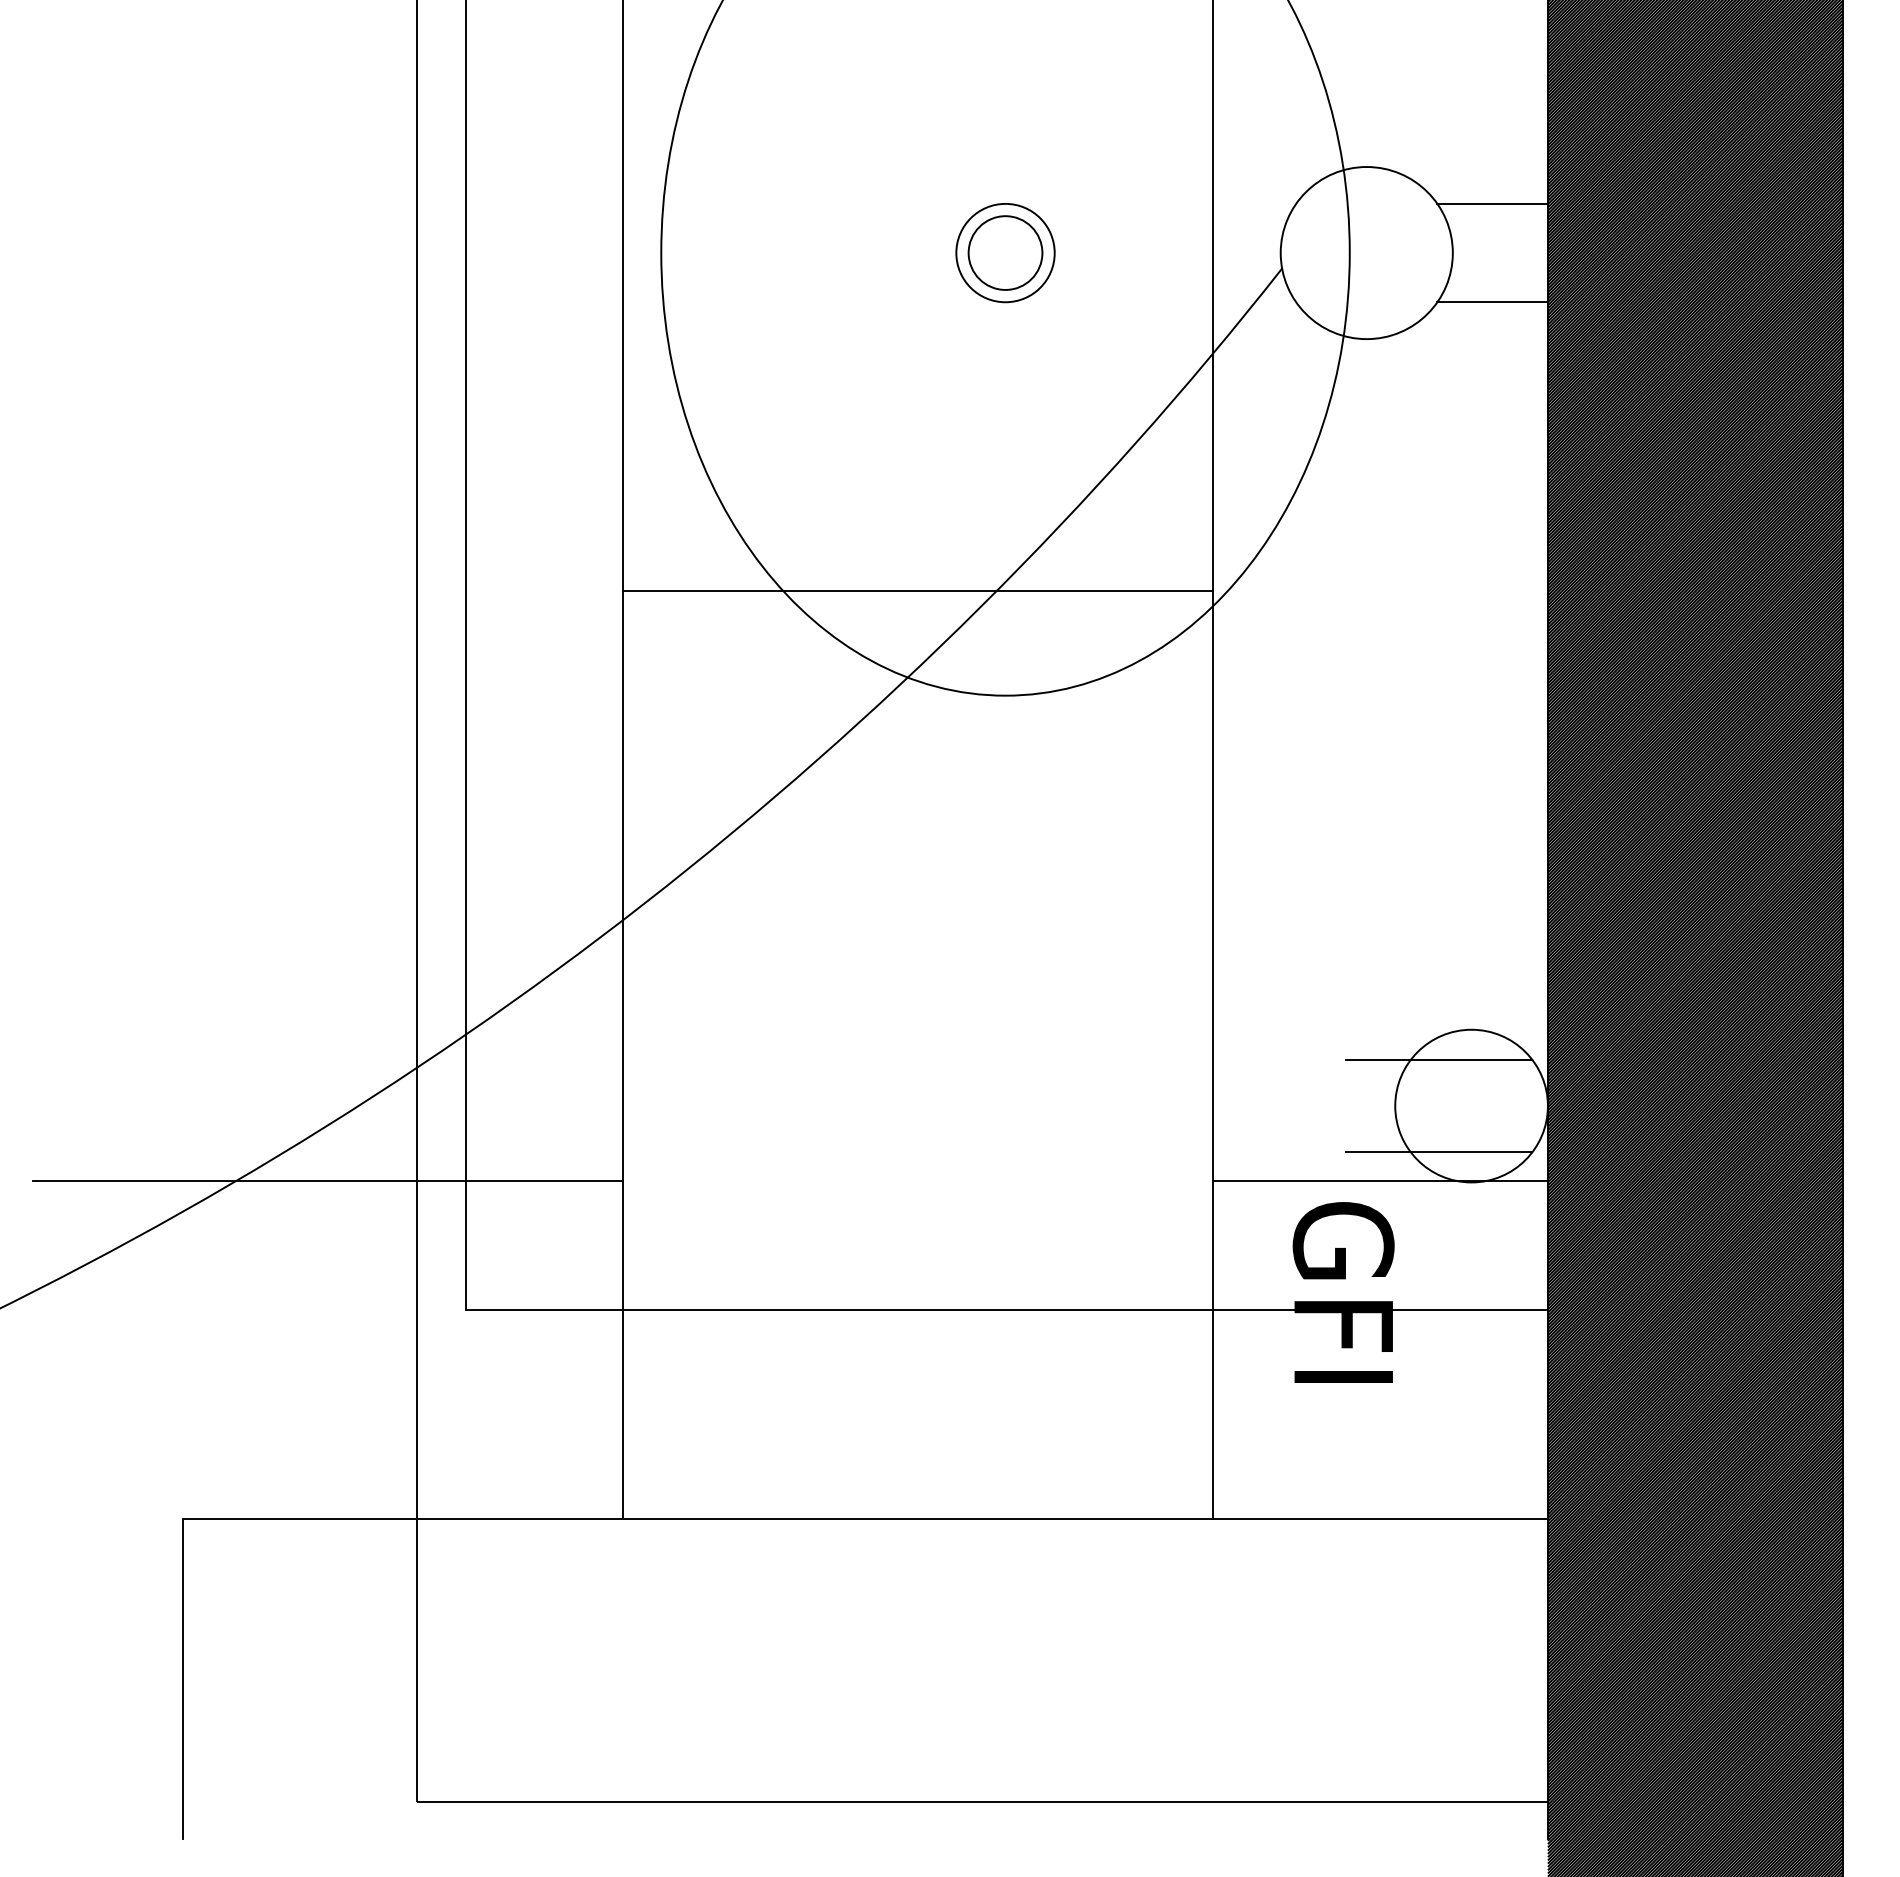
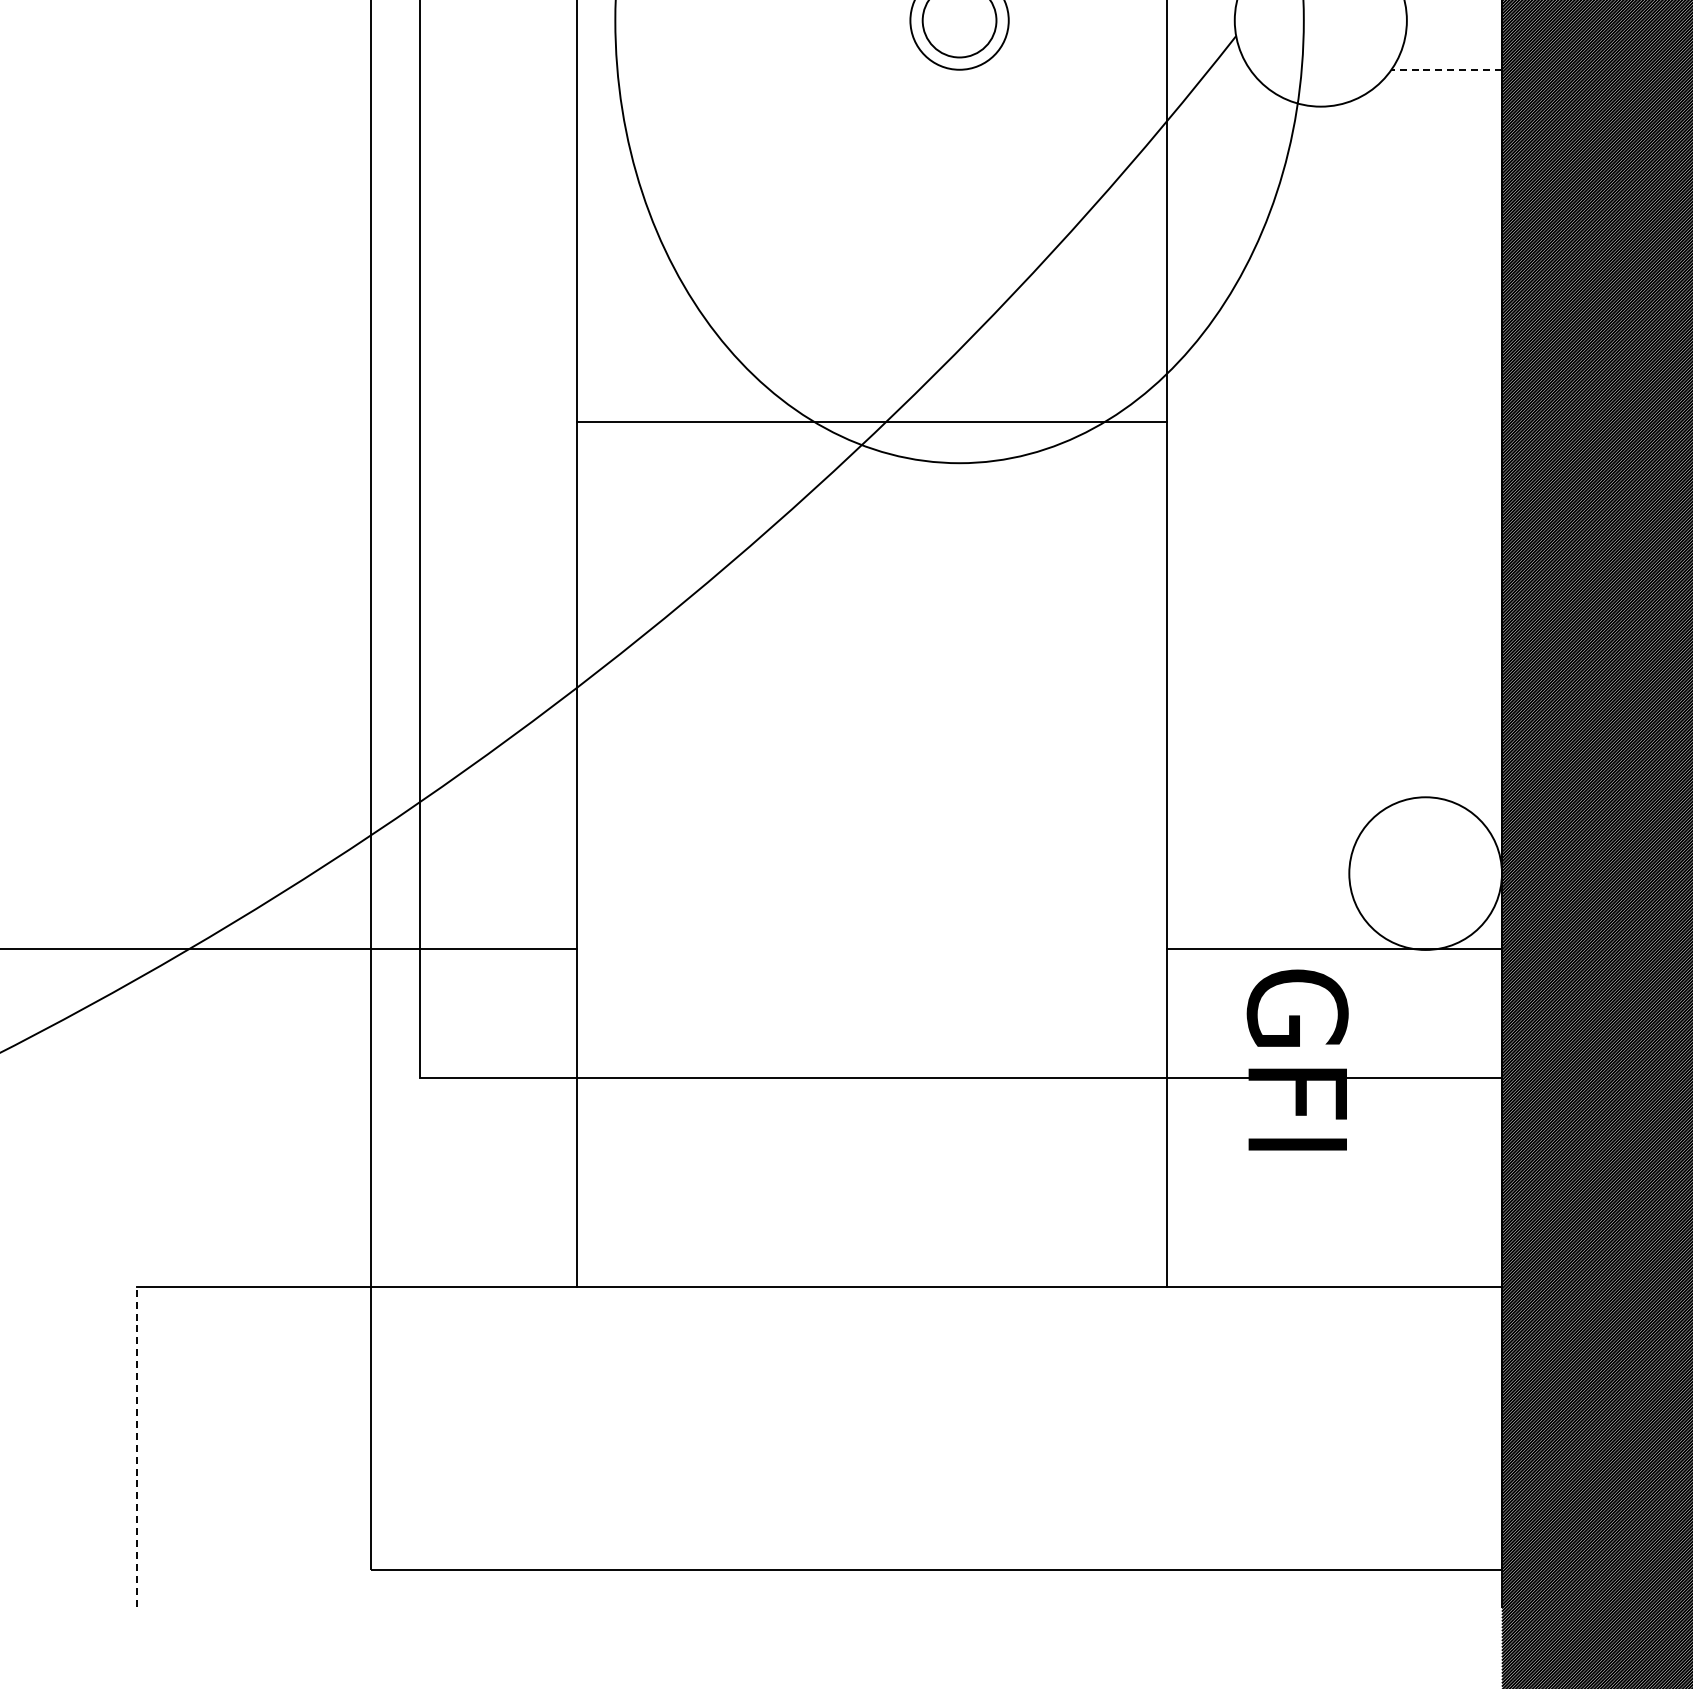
line: (1492, 302) -> (1446, 70), solid -> dashed
line: (917, 591) -> (871, 422), moved
line: (1439, 1060) -> (1393, 828), removed
line: (1439, 1152) -> (1393, 920), removed
line: (183, 1679) -> (137, 1447), solid -> dashed

